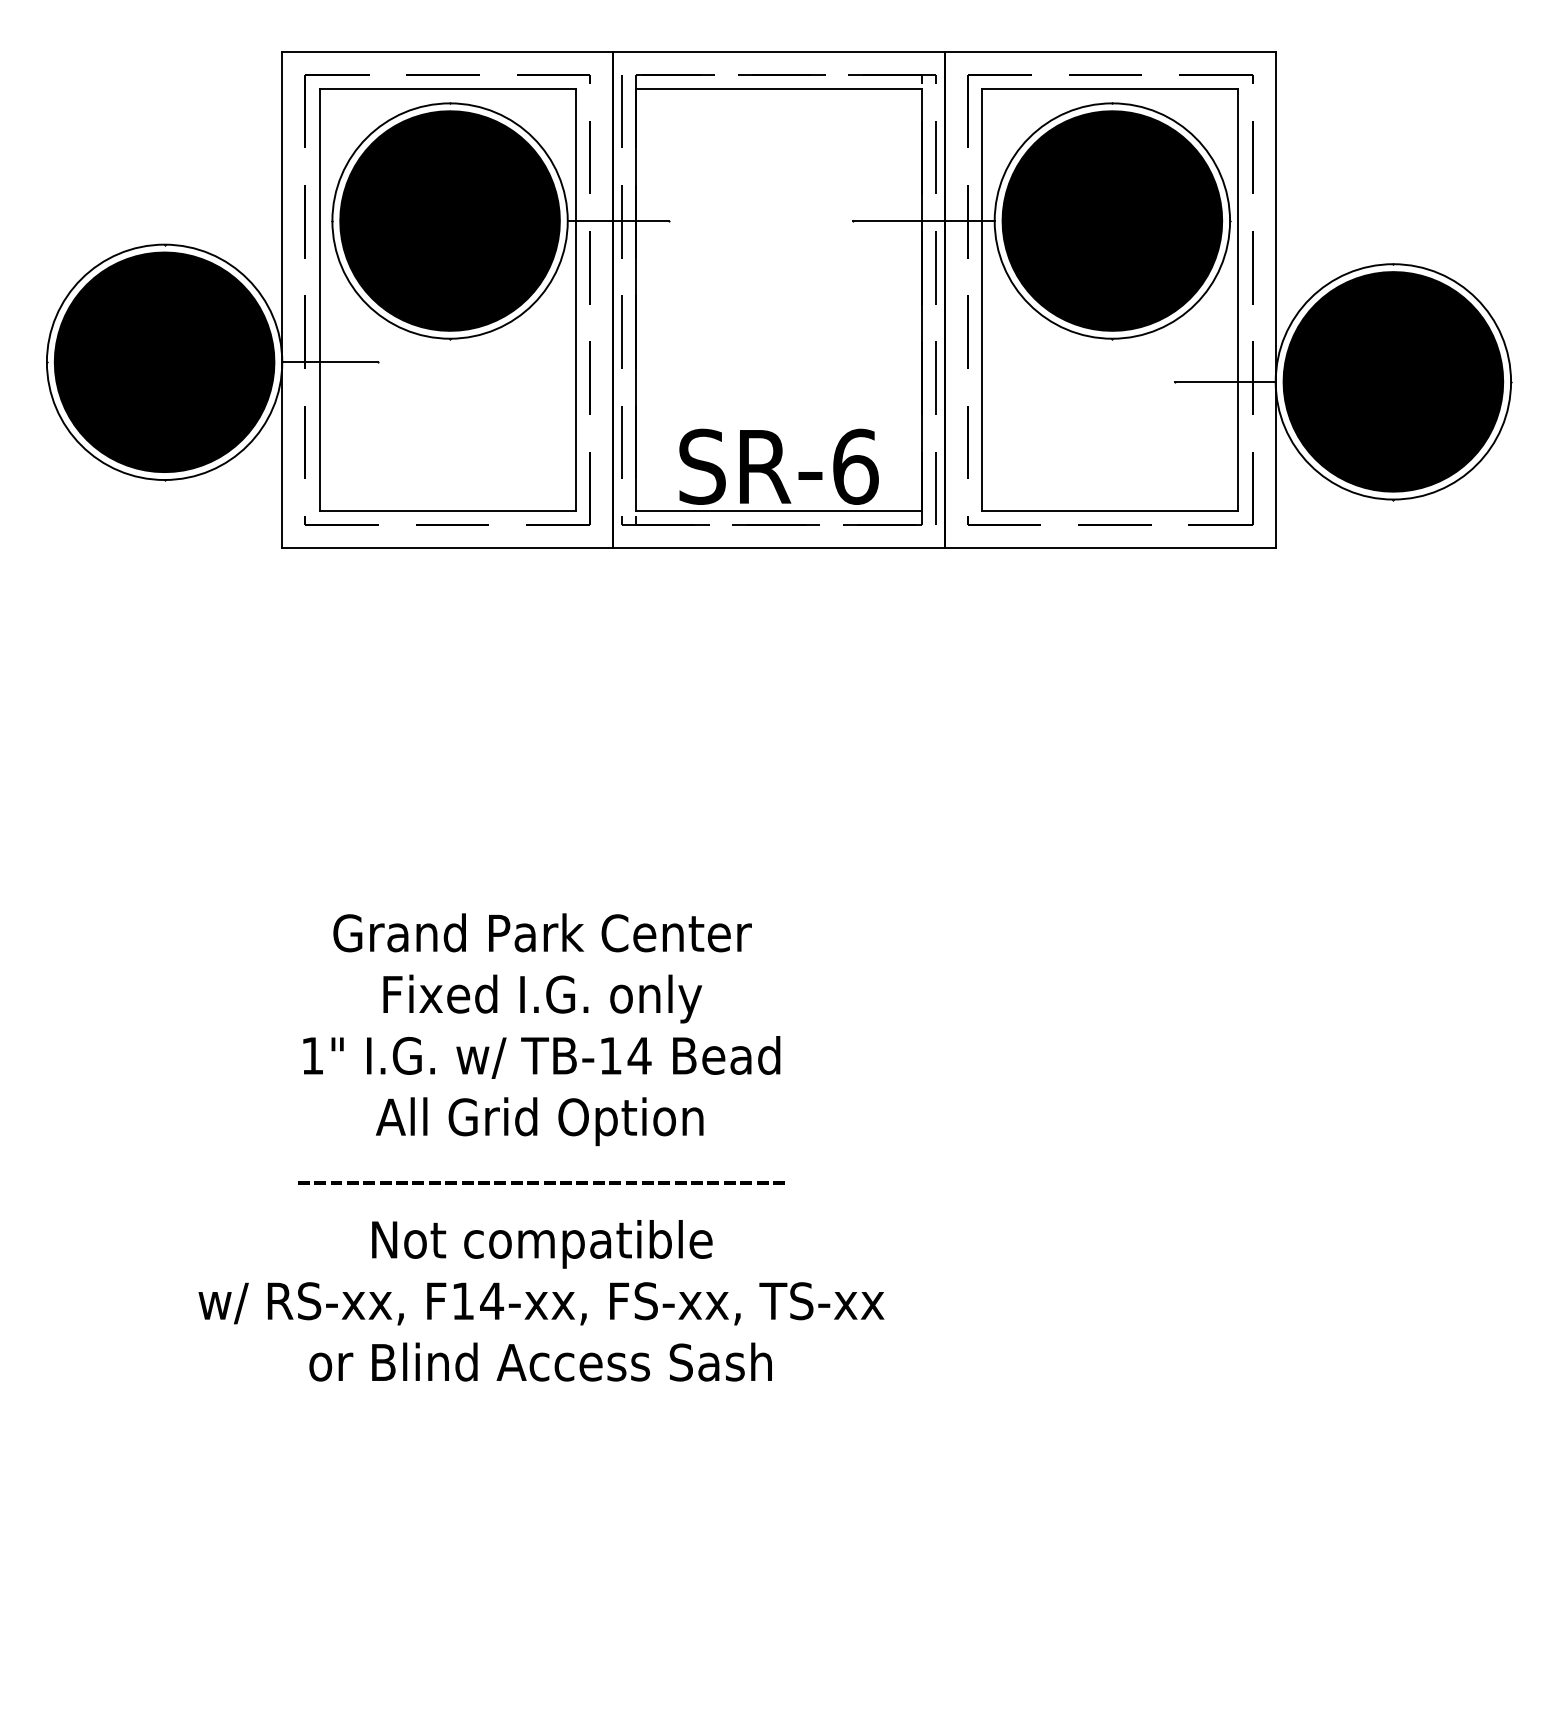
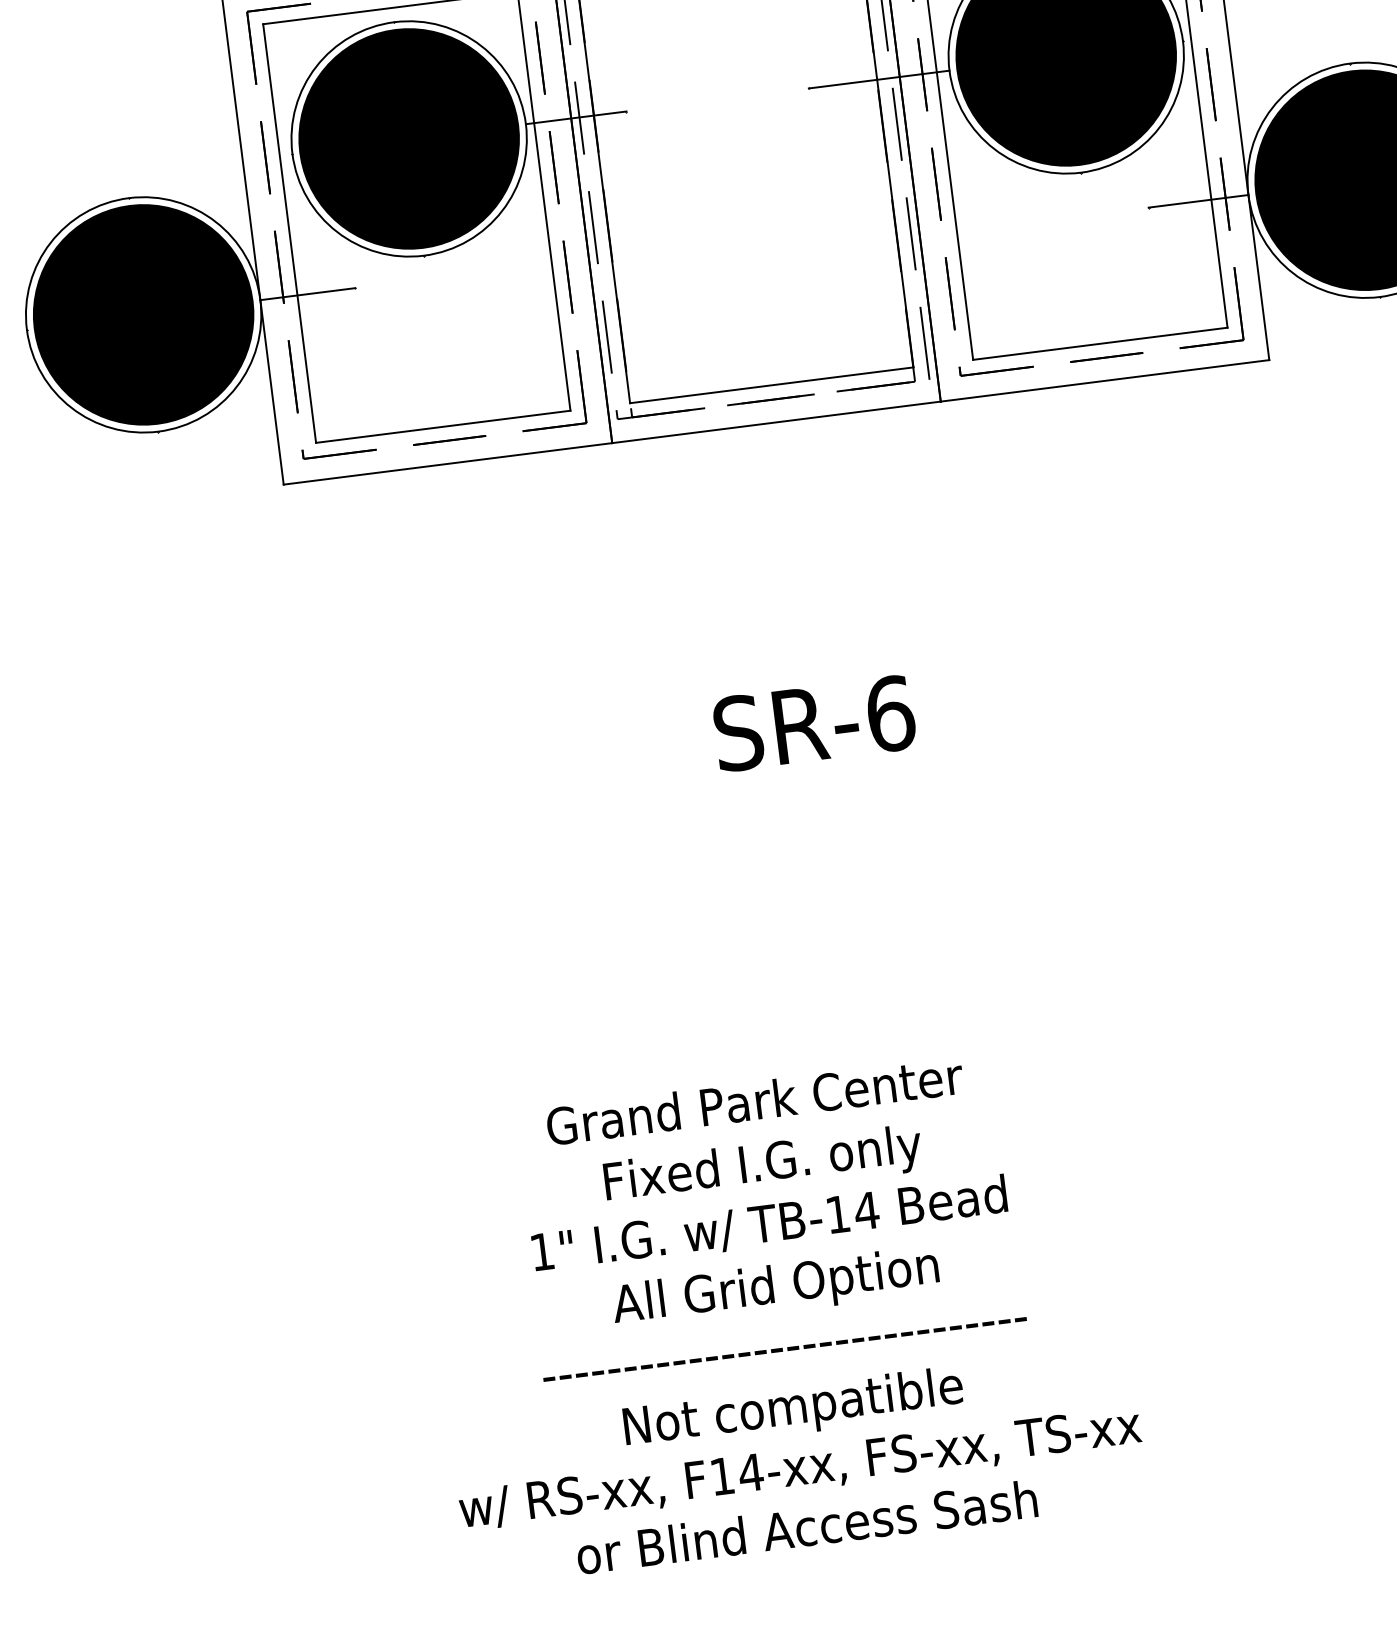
text: (778, 466) -> (814, 723), moved
text: (541, 1147) -> (780, 1314), moved

